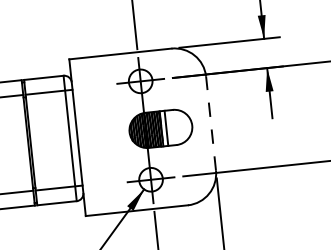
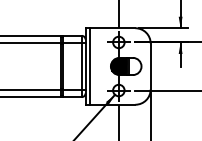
line: (210, 123) -> (150, 66), dashed -> solid
line: (87, 136) -> (90, 66), added

